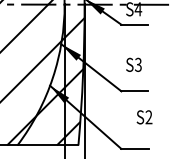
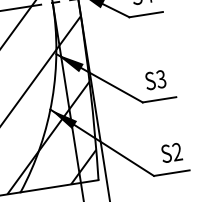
text: (133, 64) -> (154, 79), moved
text: (144, 117) -> (171, 153), moved

